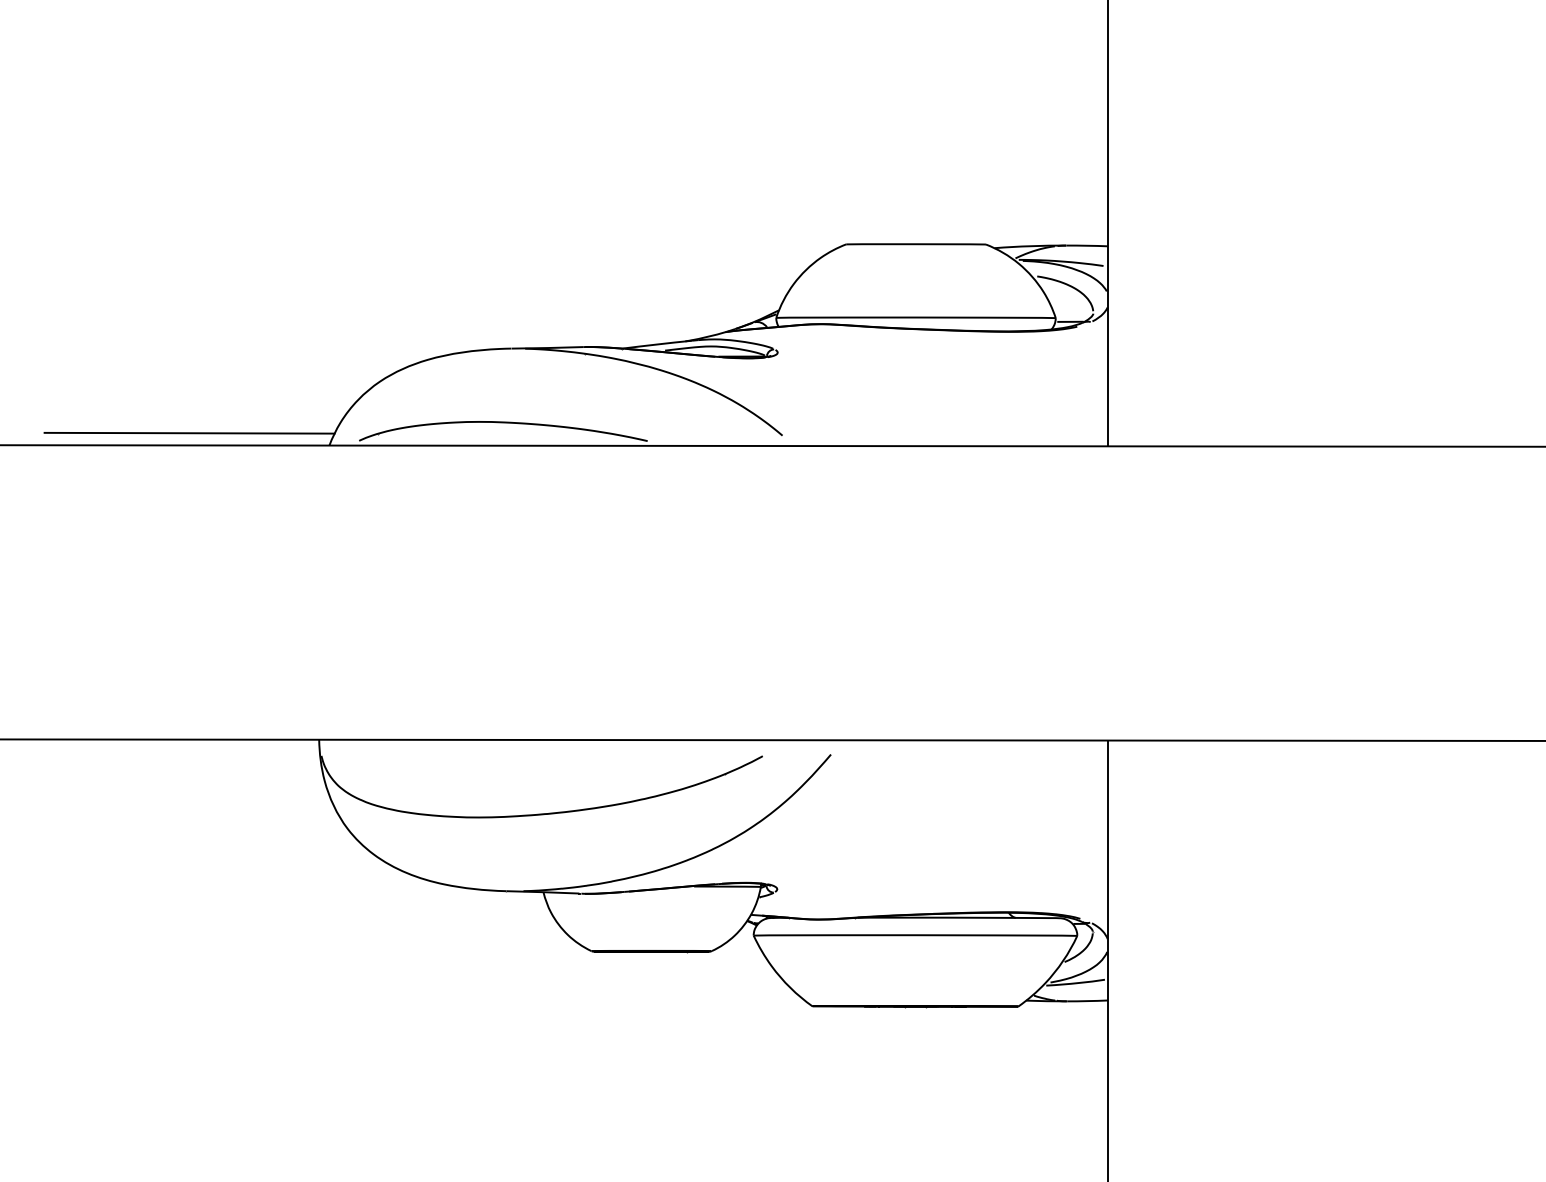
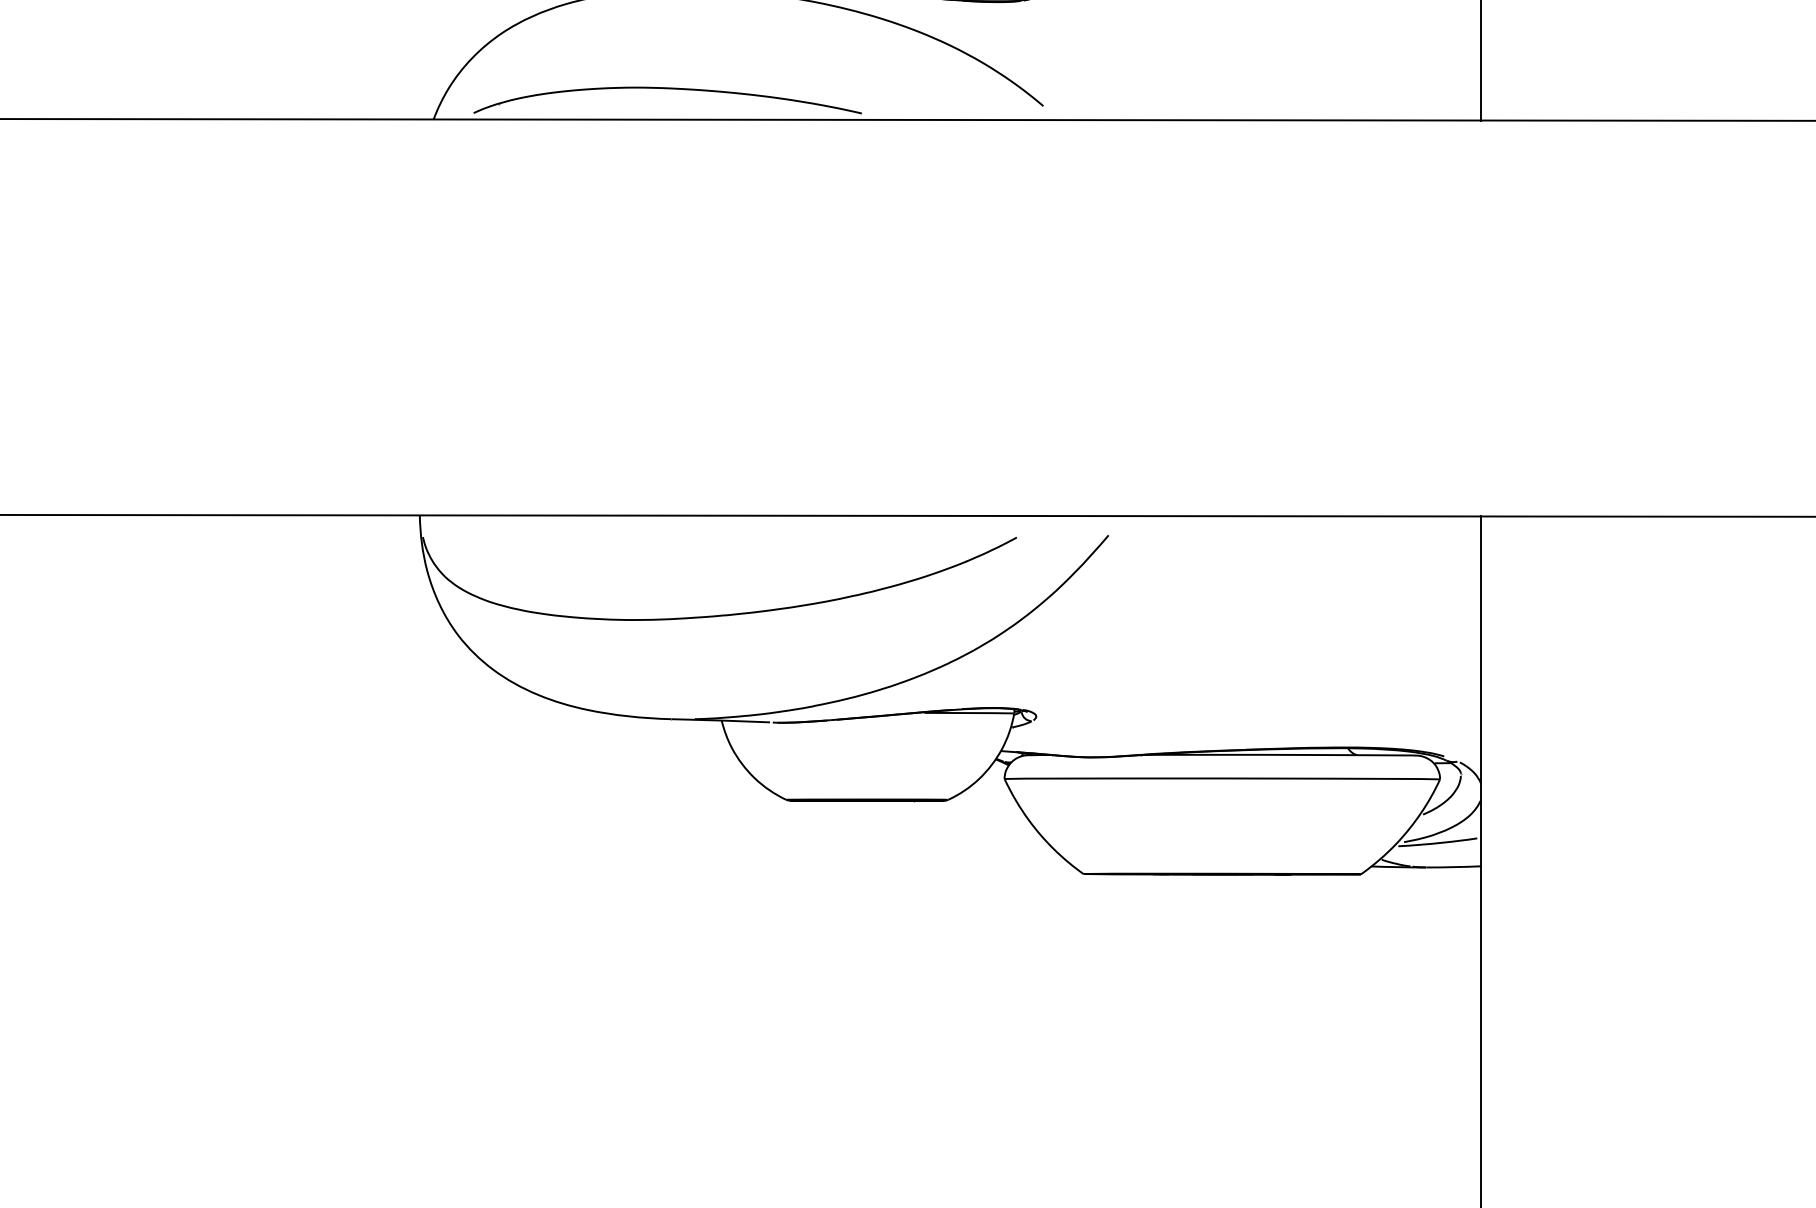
line: (189, 432) -> (245, 101), removed

